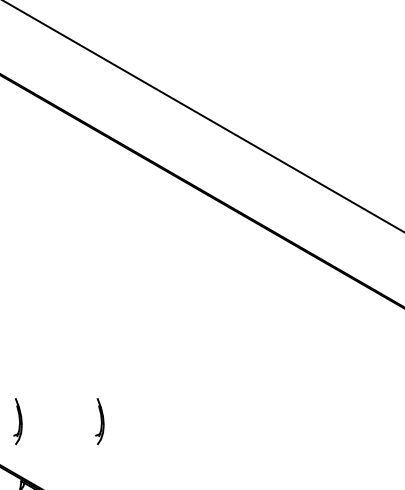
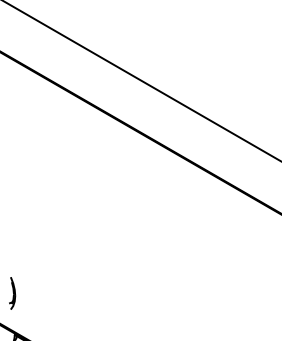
part: (99, 421) -> (69, 293), removed

